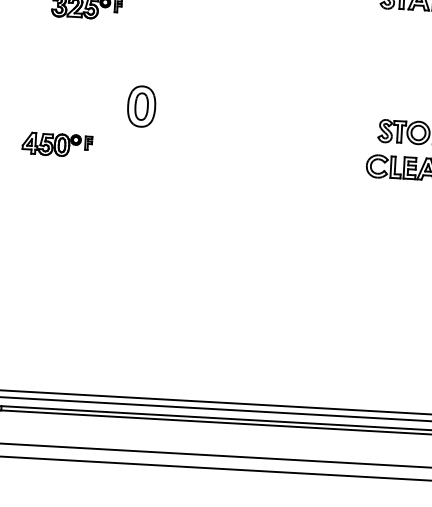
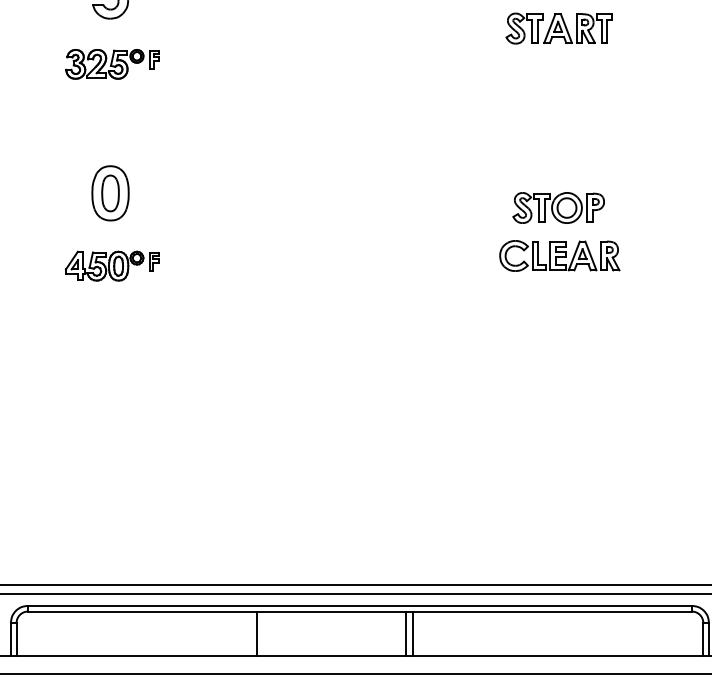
part: (141, 106) -> (110, 193), moved
part: (56, 144) -> (111, 265), moved
line: (170, 436) -> (256, 633), added
line: (280, 442) -> (405, 633), added
line: (286, 442) -> (412, 633), added

